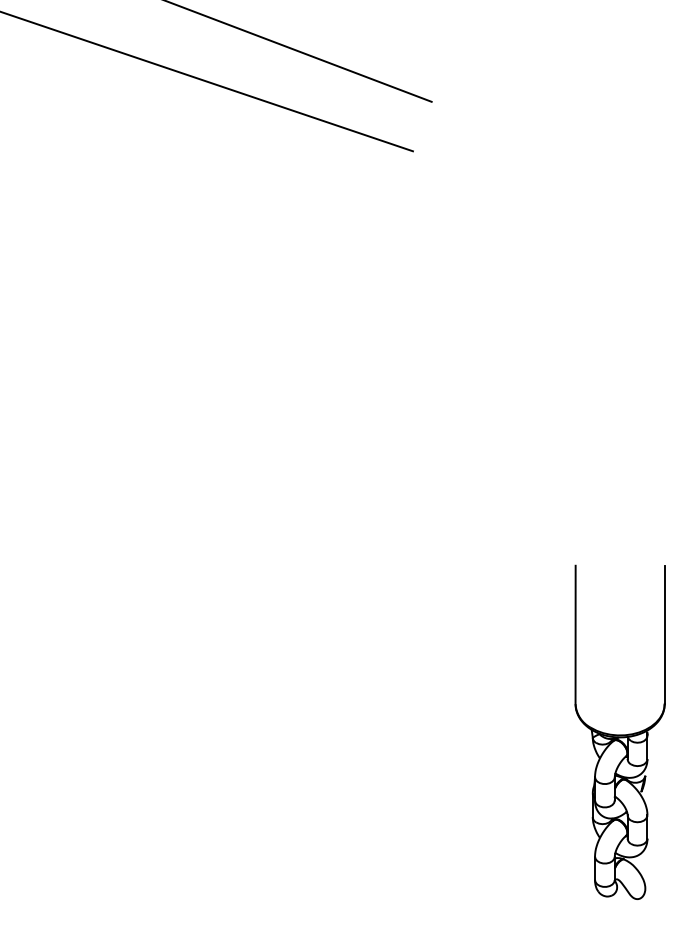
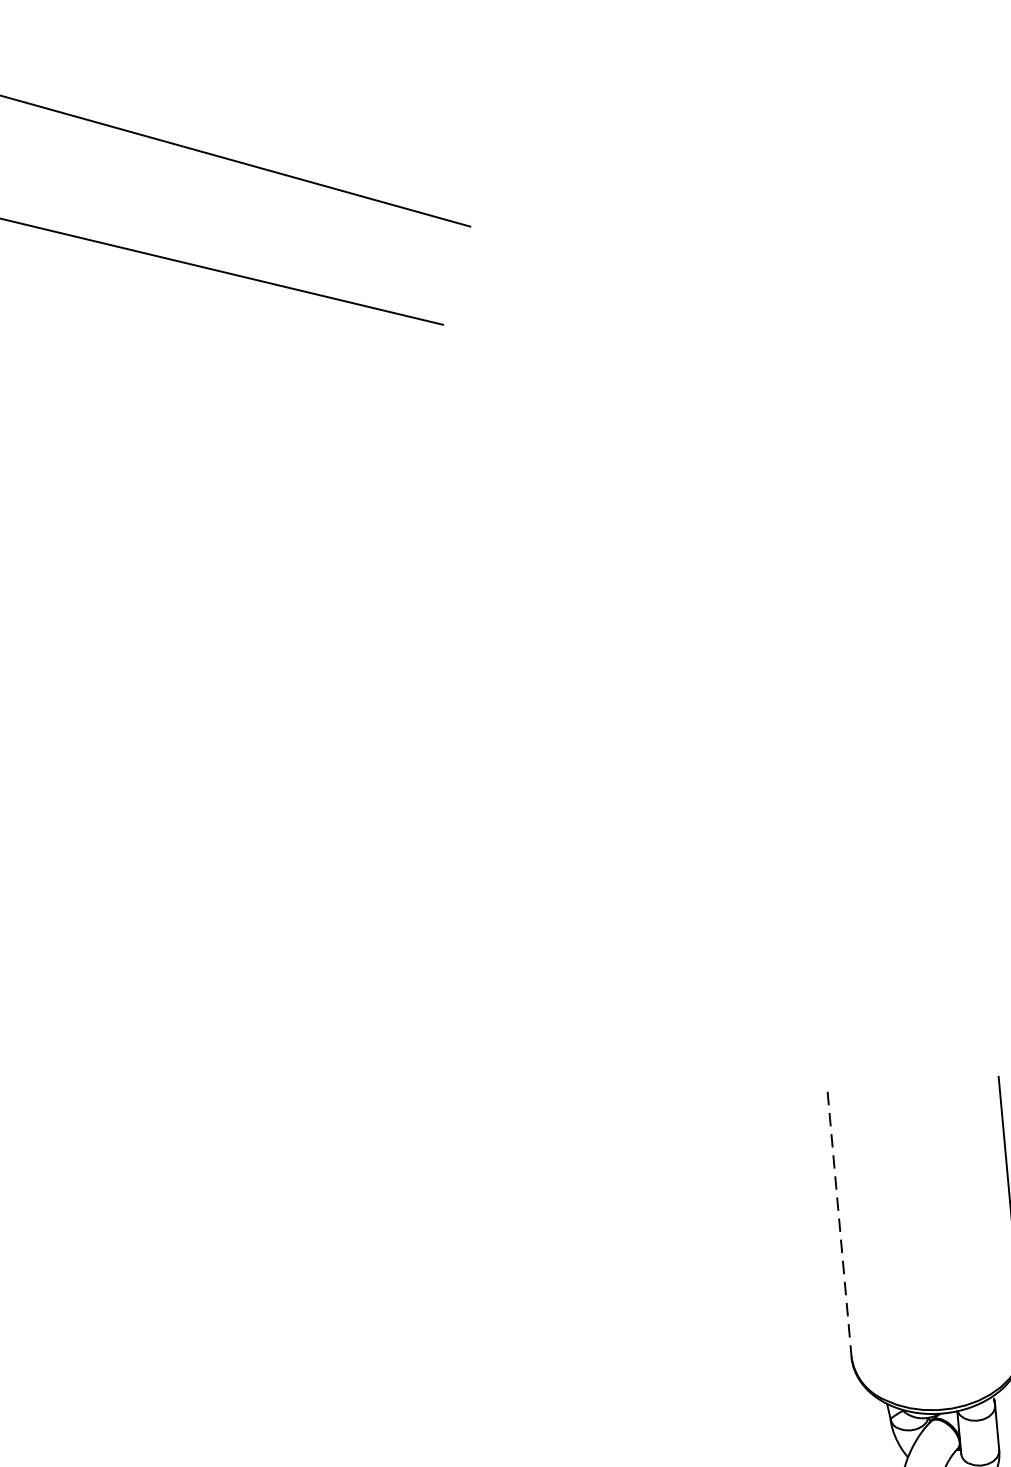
line: (575, 635) -> (839, 1225), solid -> dashed

